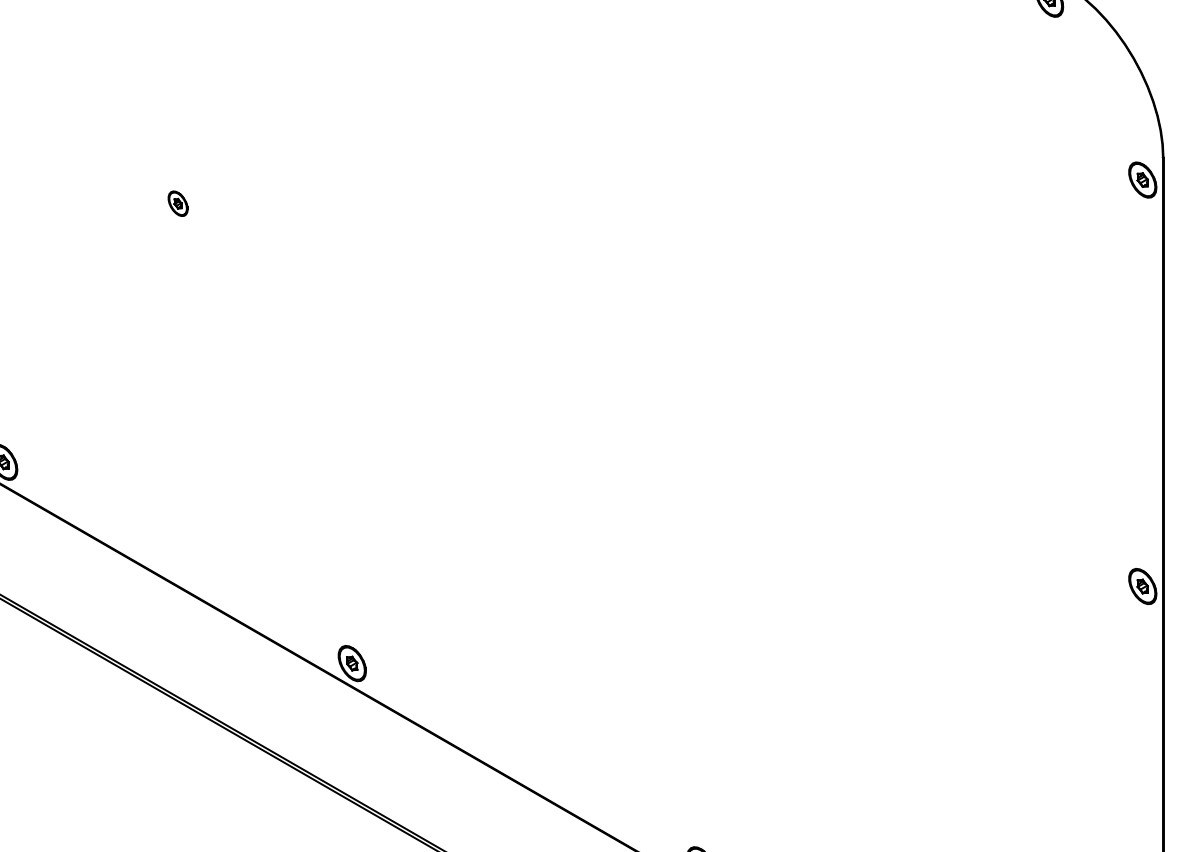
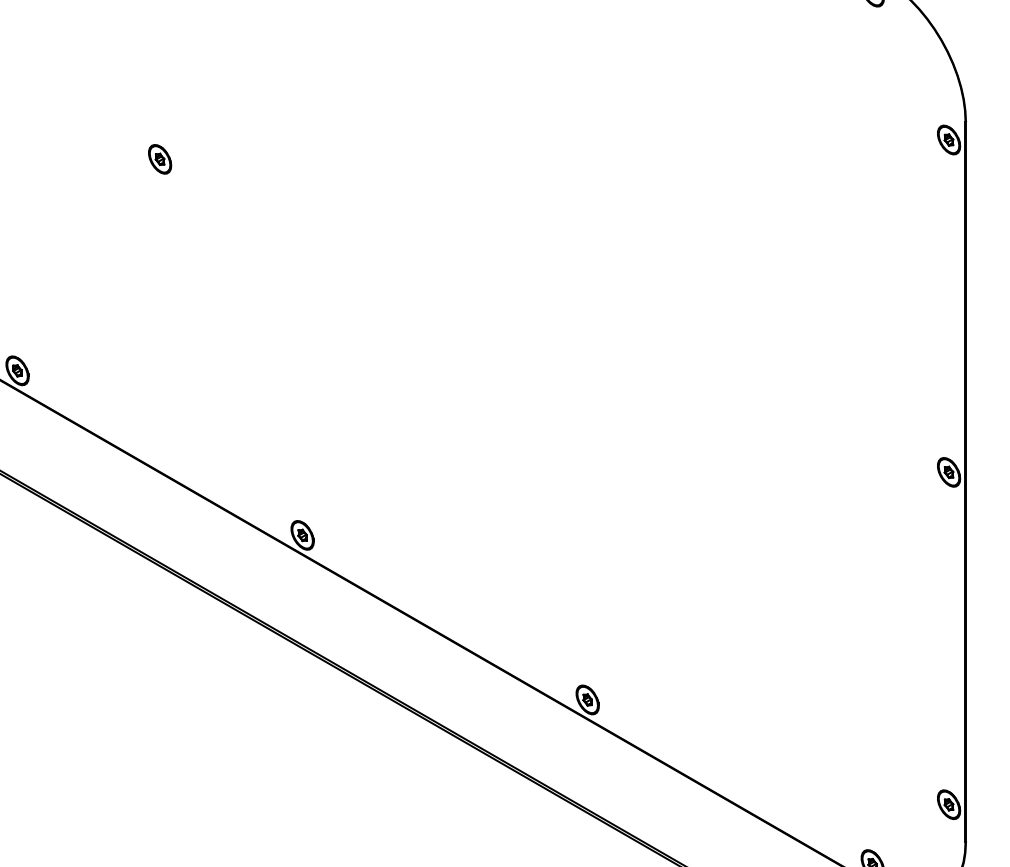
part: (178, 203) -> (160, 159), size x1.43

